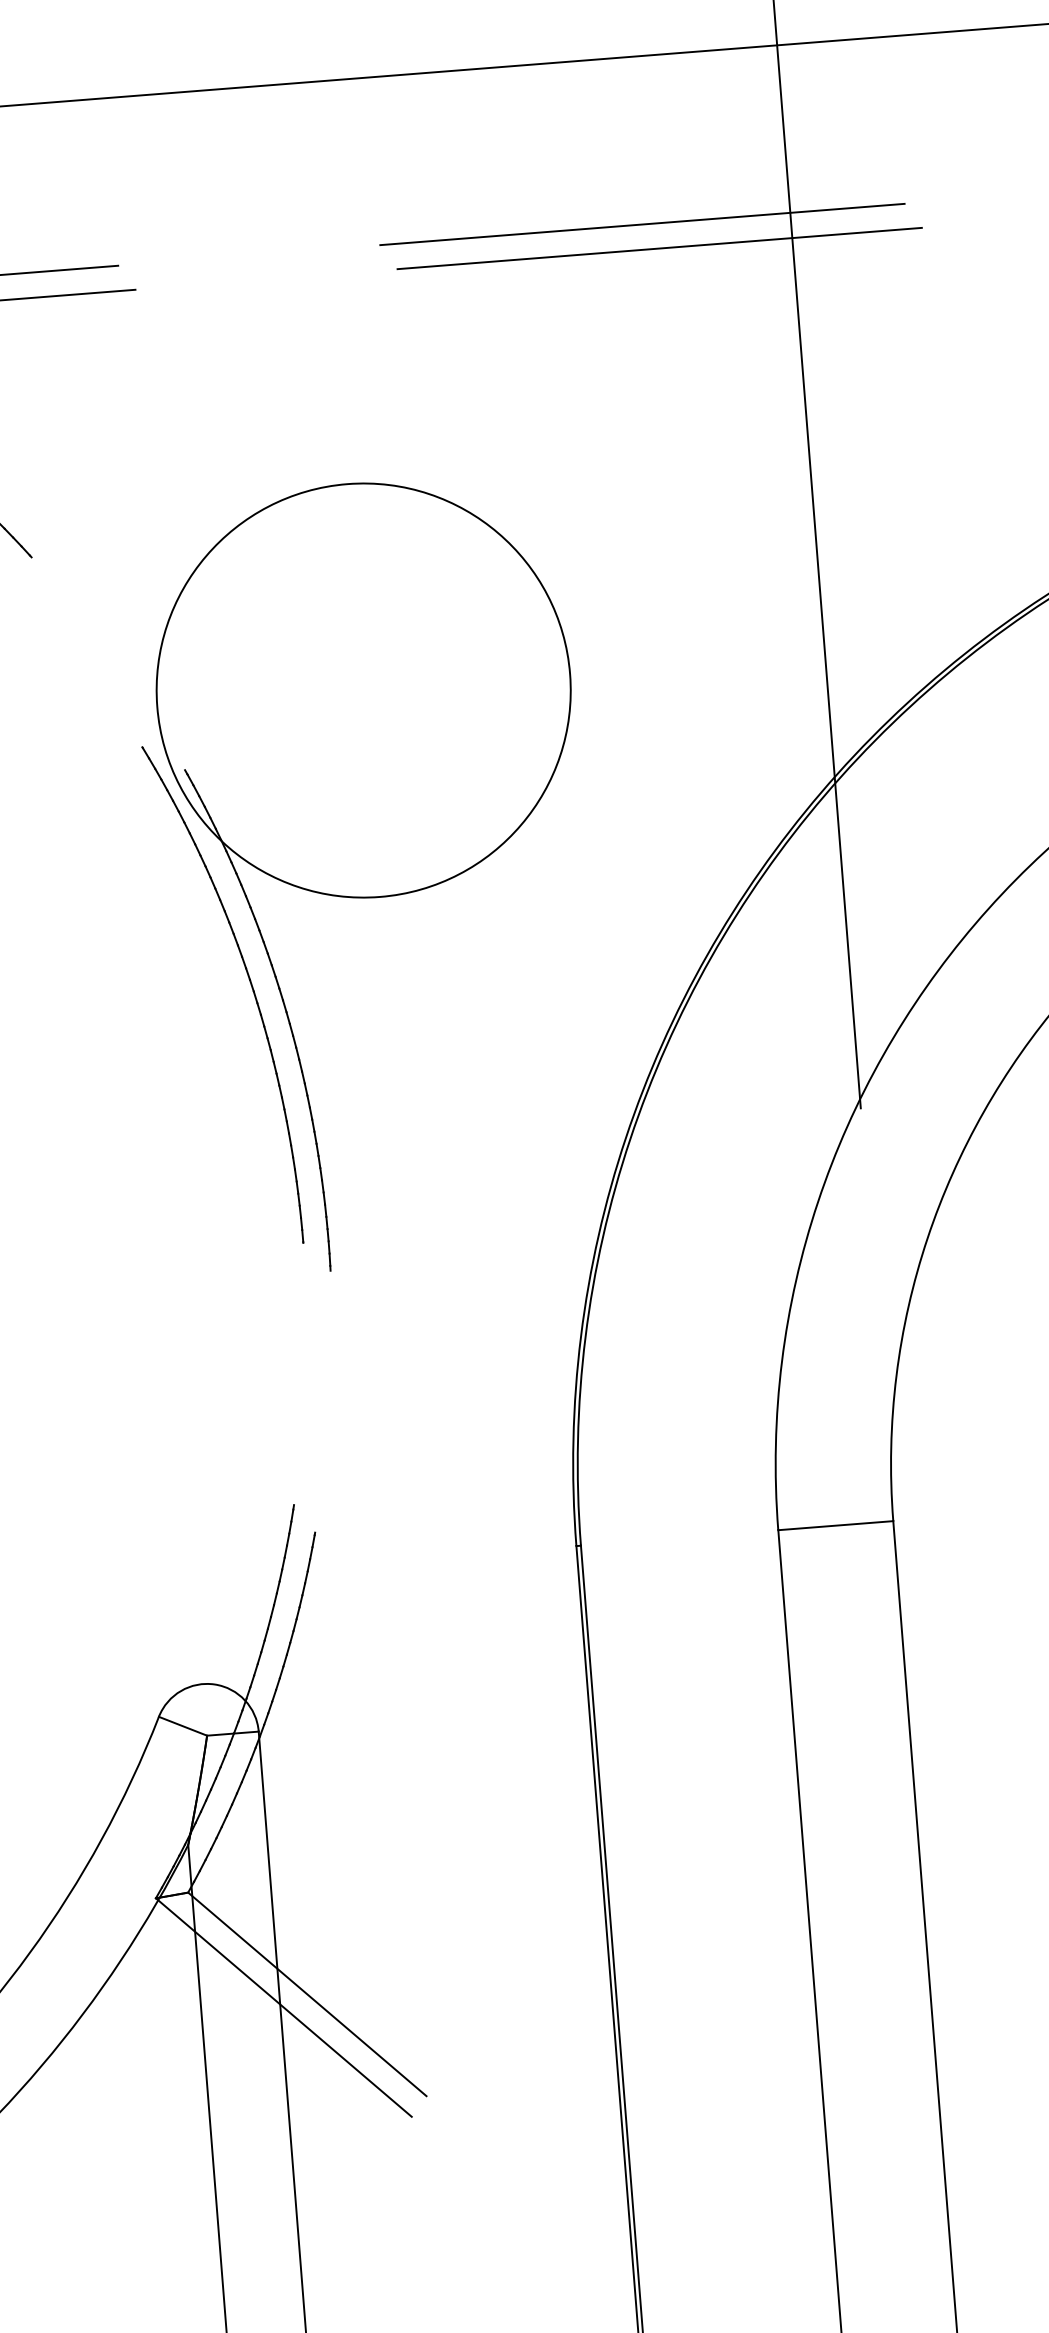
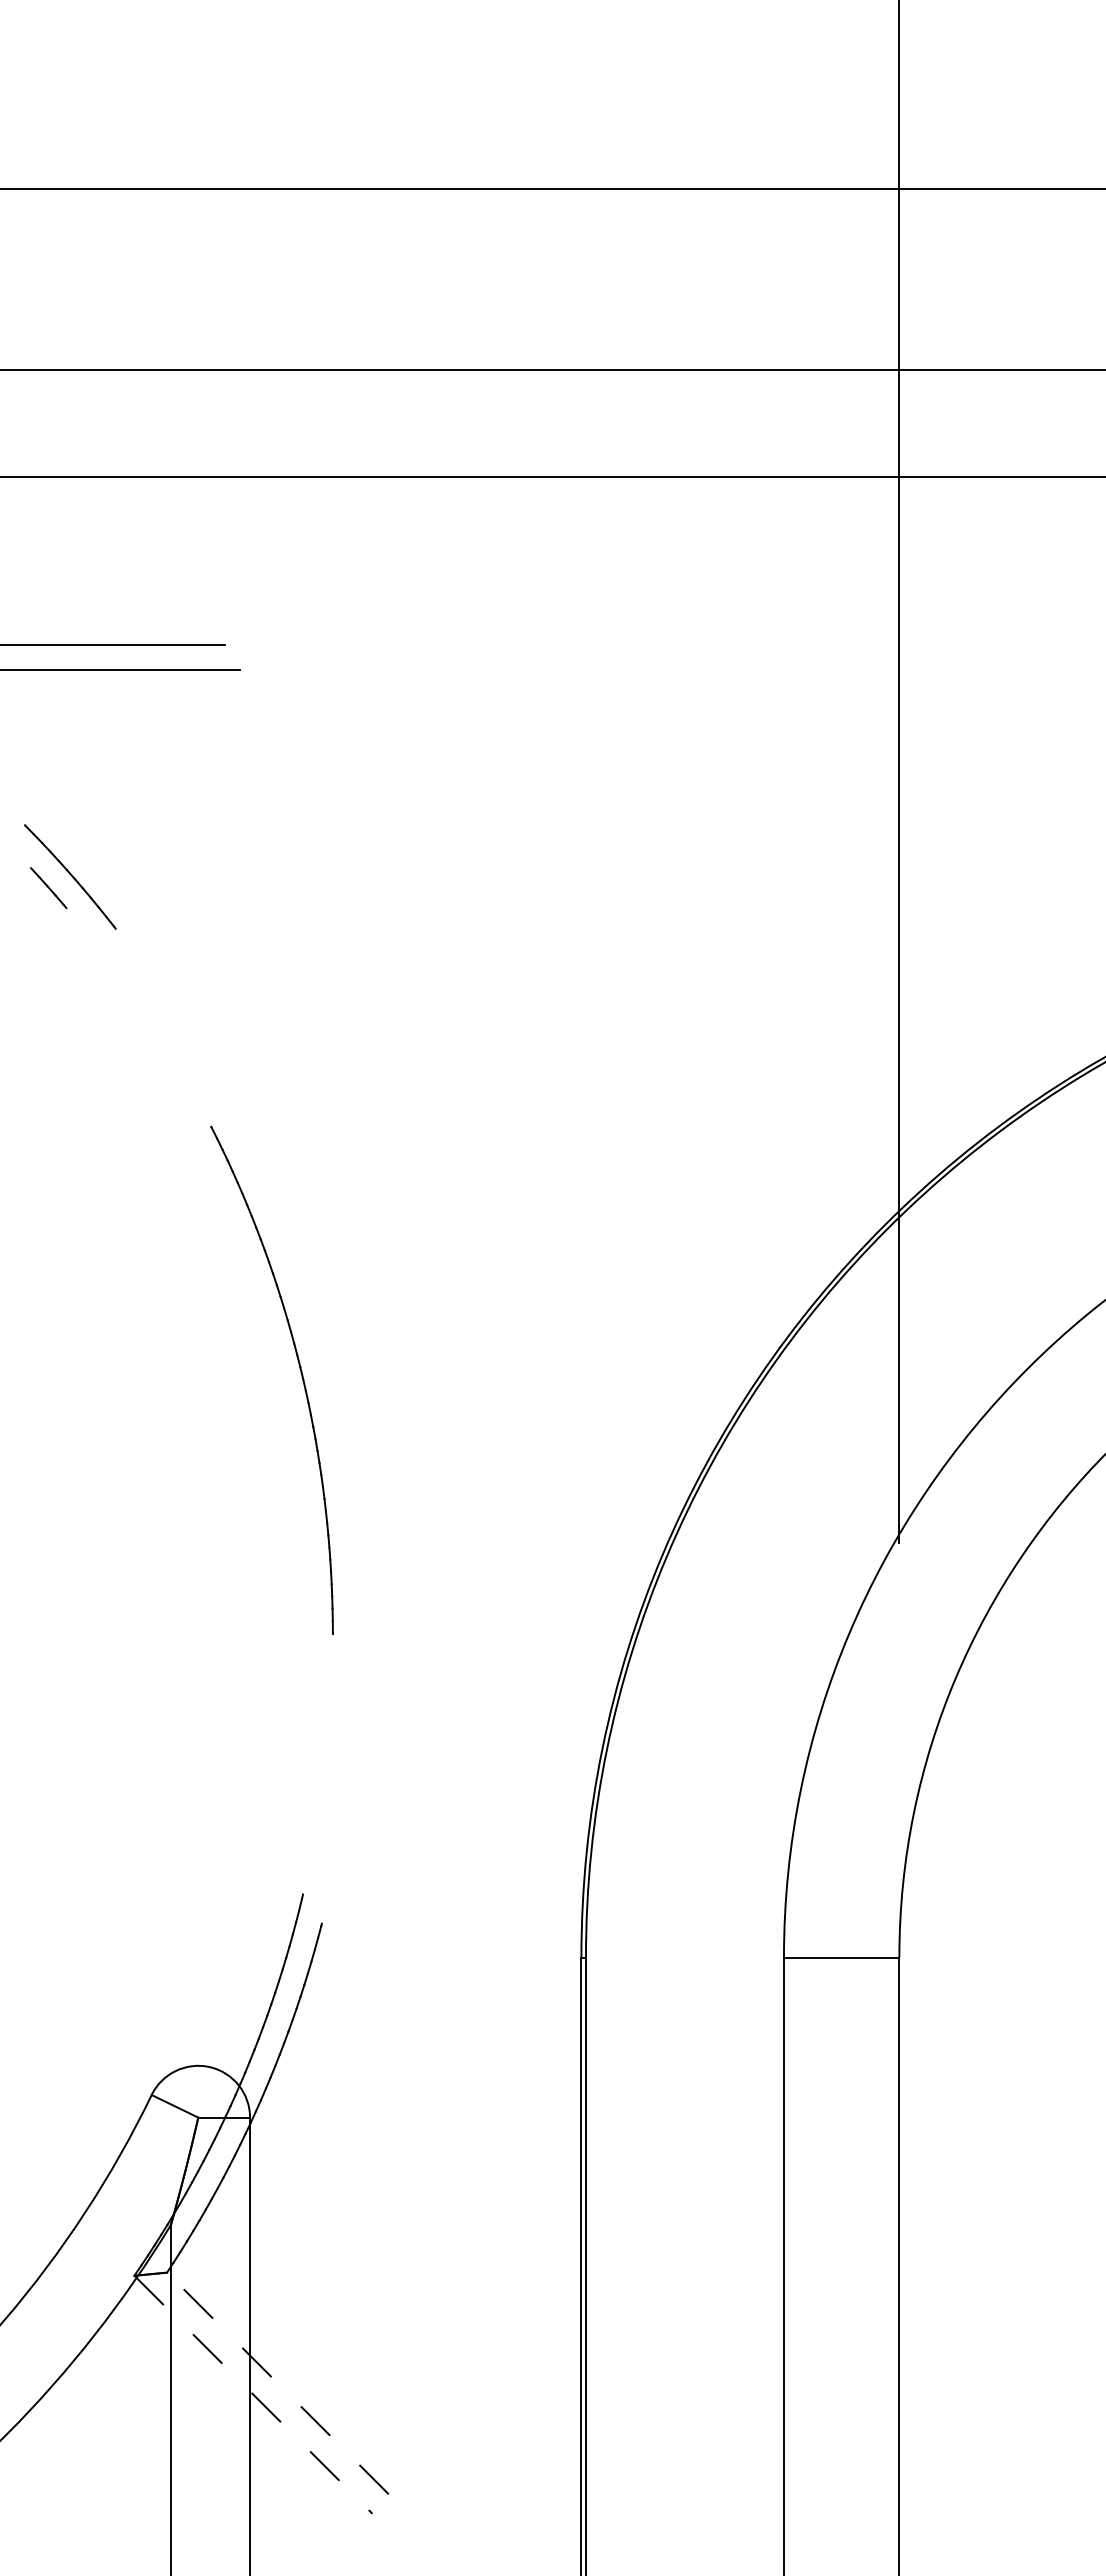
line: (641, 224) -> (750, 644), removed
line: (659, 248) -> (766, 670), removed
part: (378, 873) -> (436, 1271), removed
line: (306, 1994) -> (277, 2383), solid -> dashed
line: (283, 2008) -> (253, 2395), solid -> dashed

